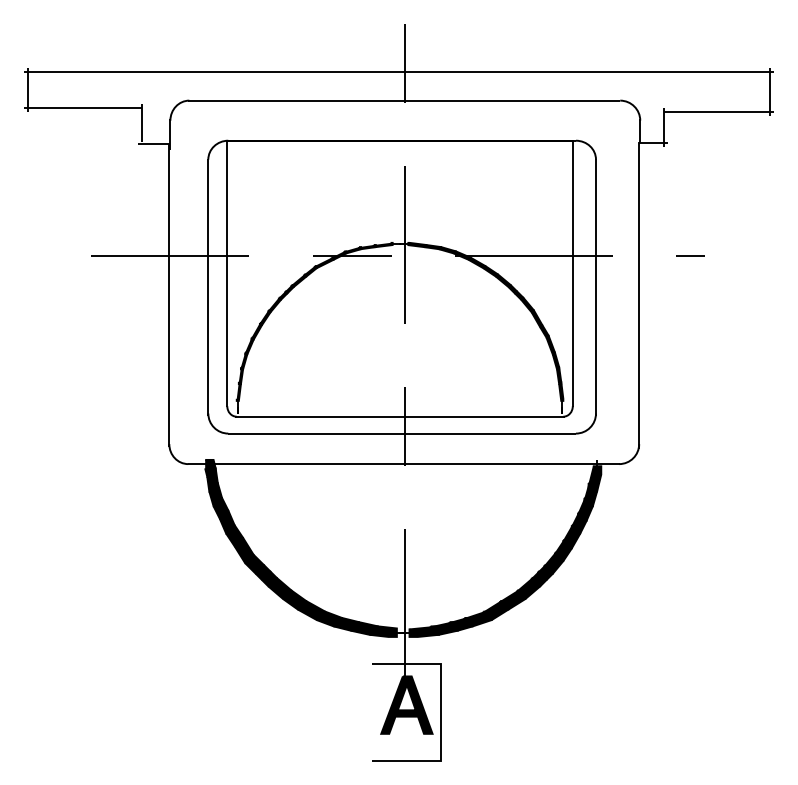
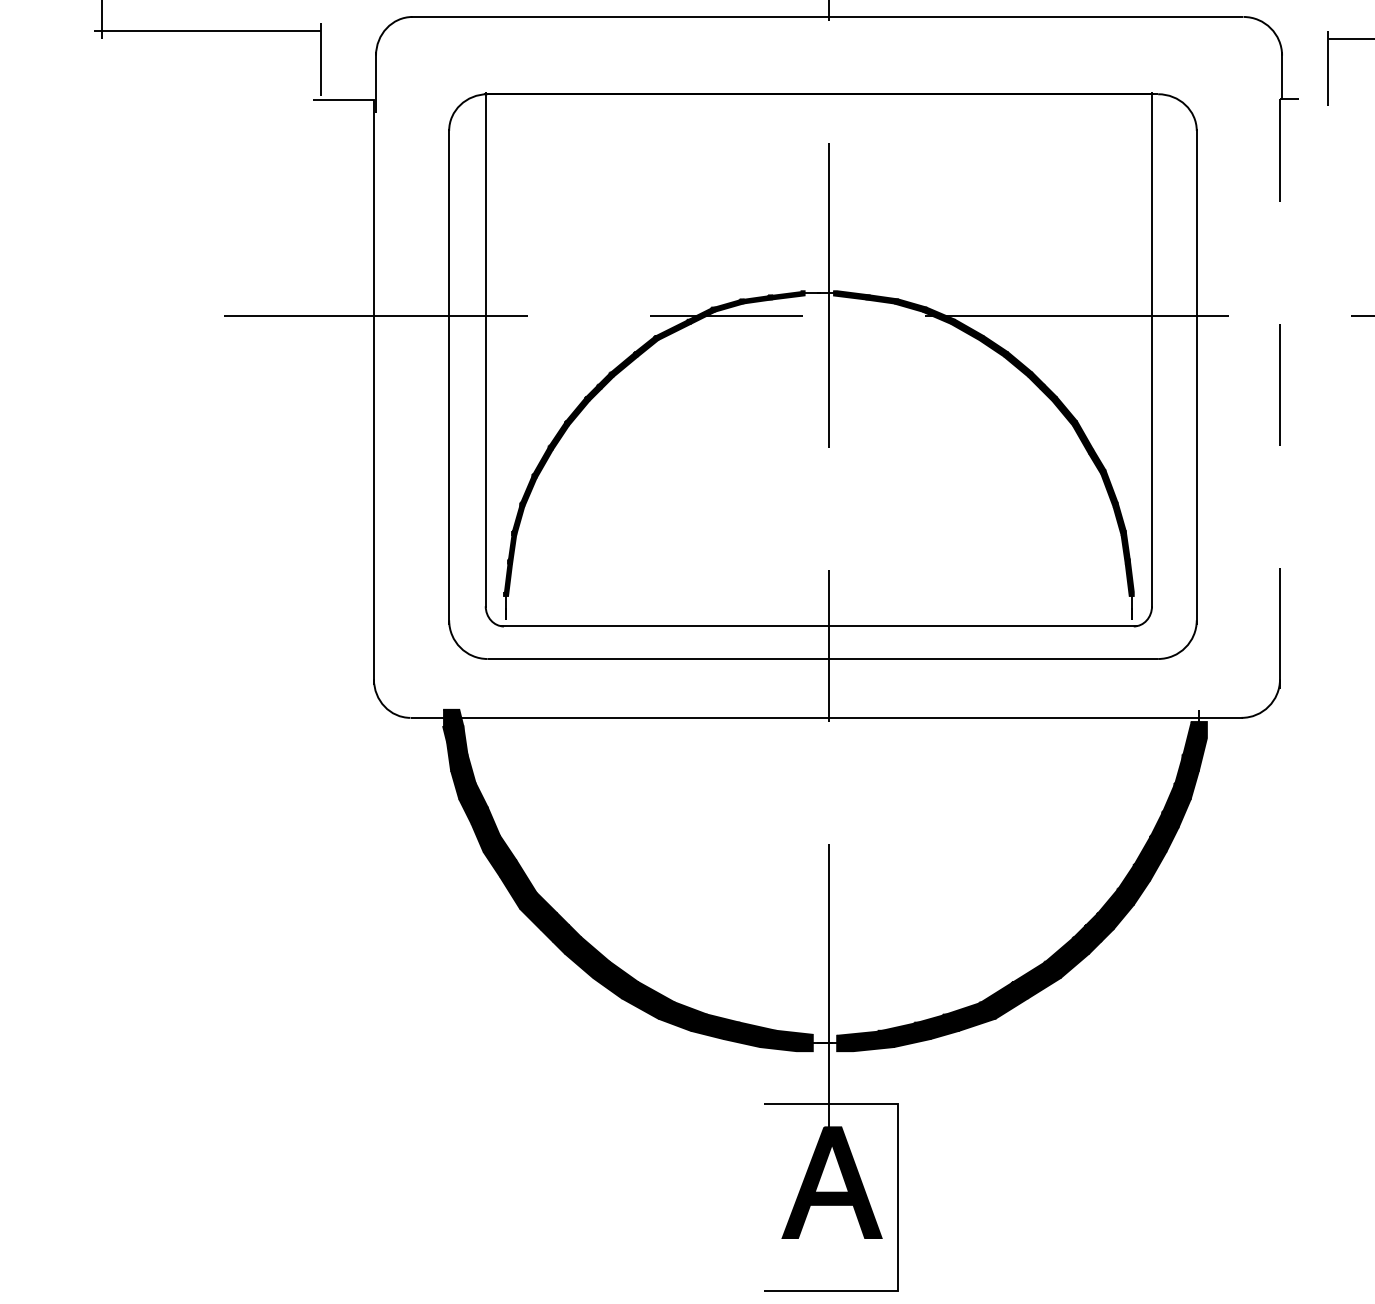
line: (639, 280) -> (1280, 363), solid -> dashed

